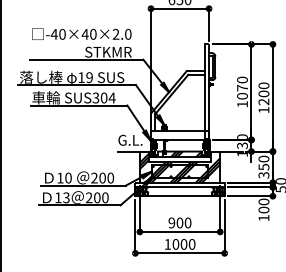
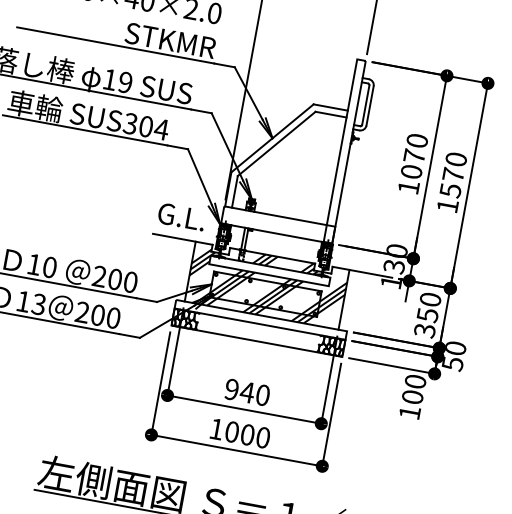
text: (263, 97) -> (451, 181), 1200 -> 1570
text: (179, 222) -> (246, 391), 900 -> 940

